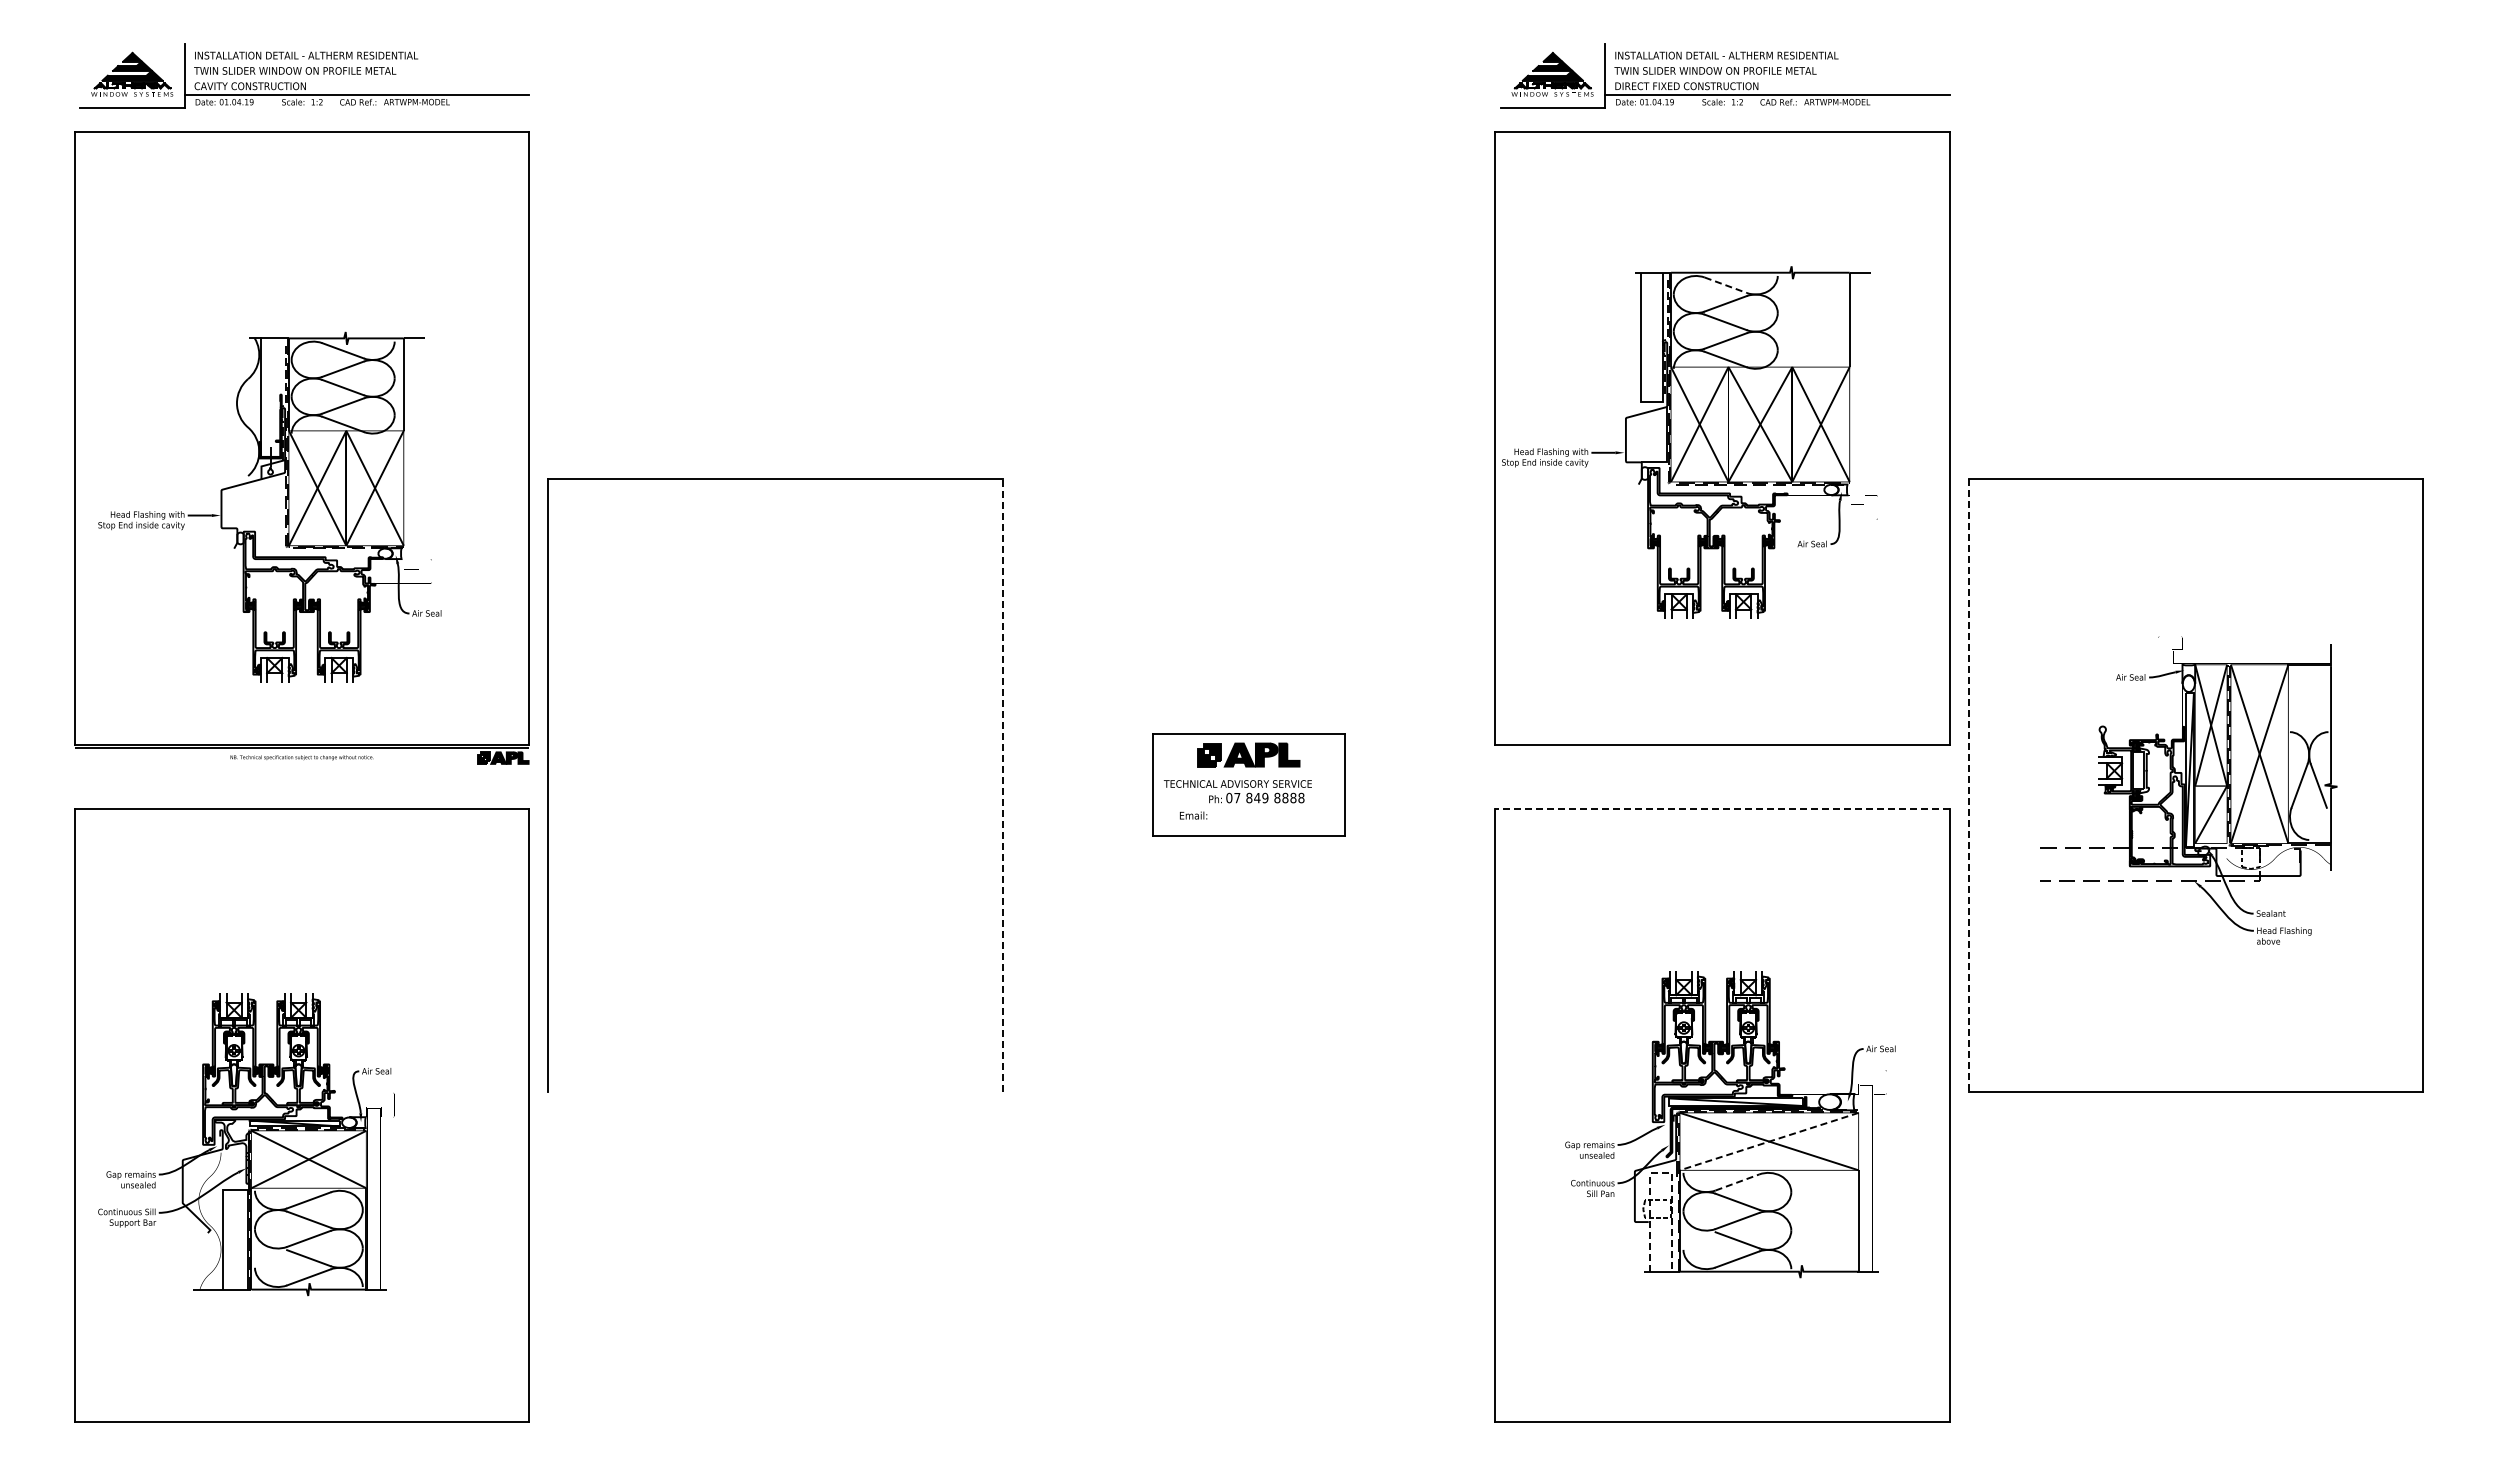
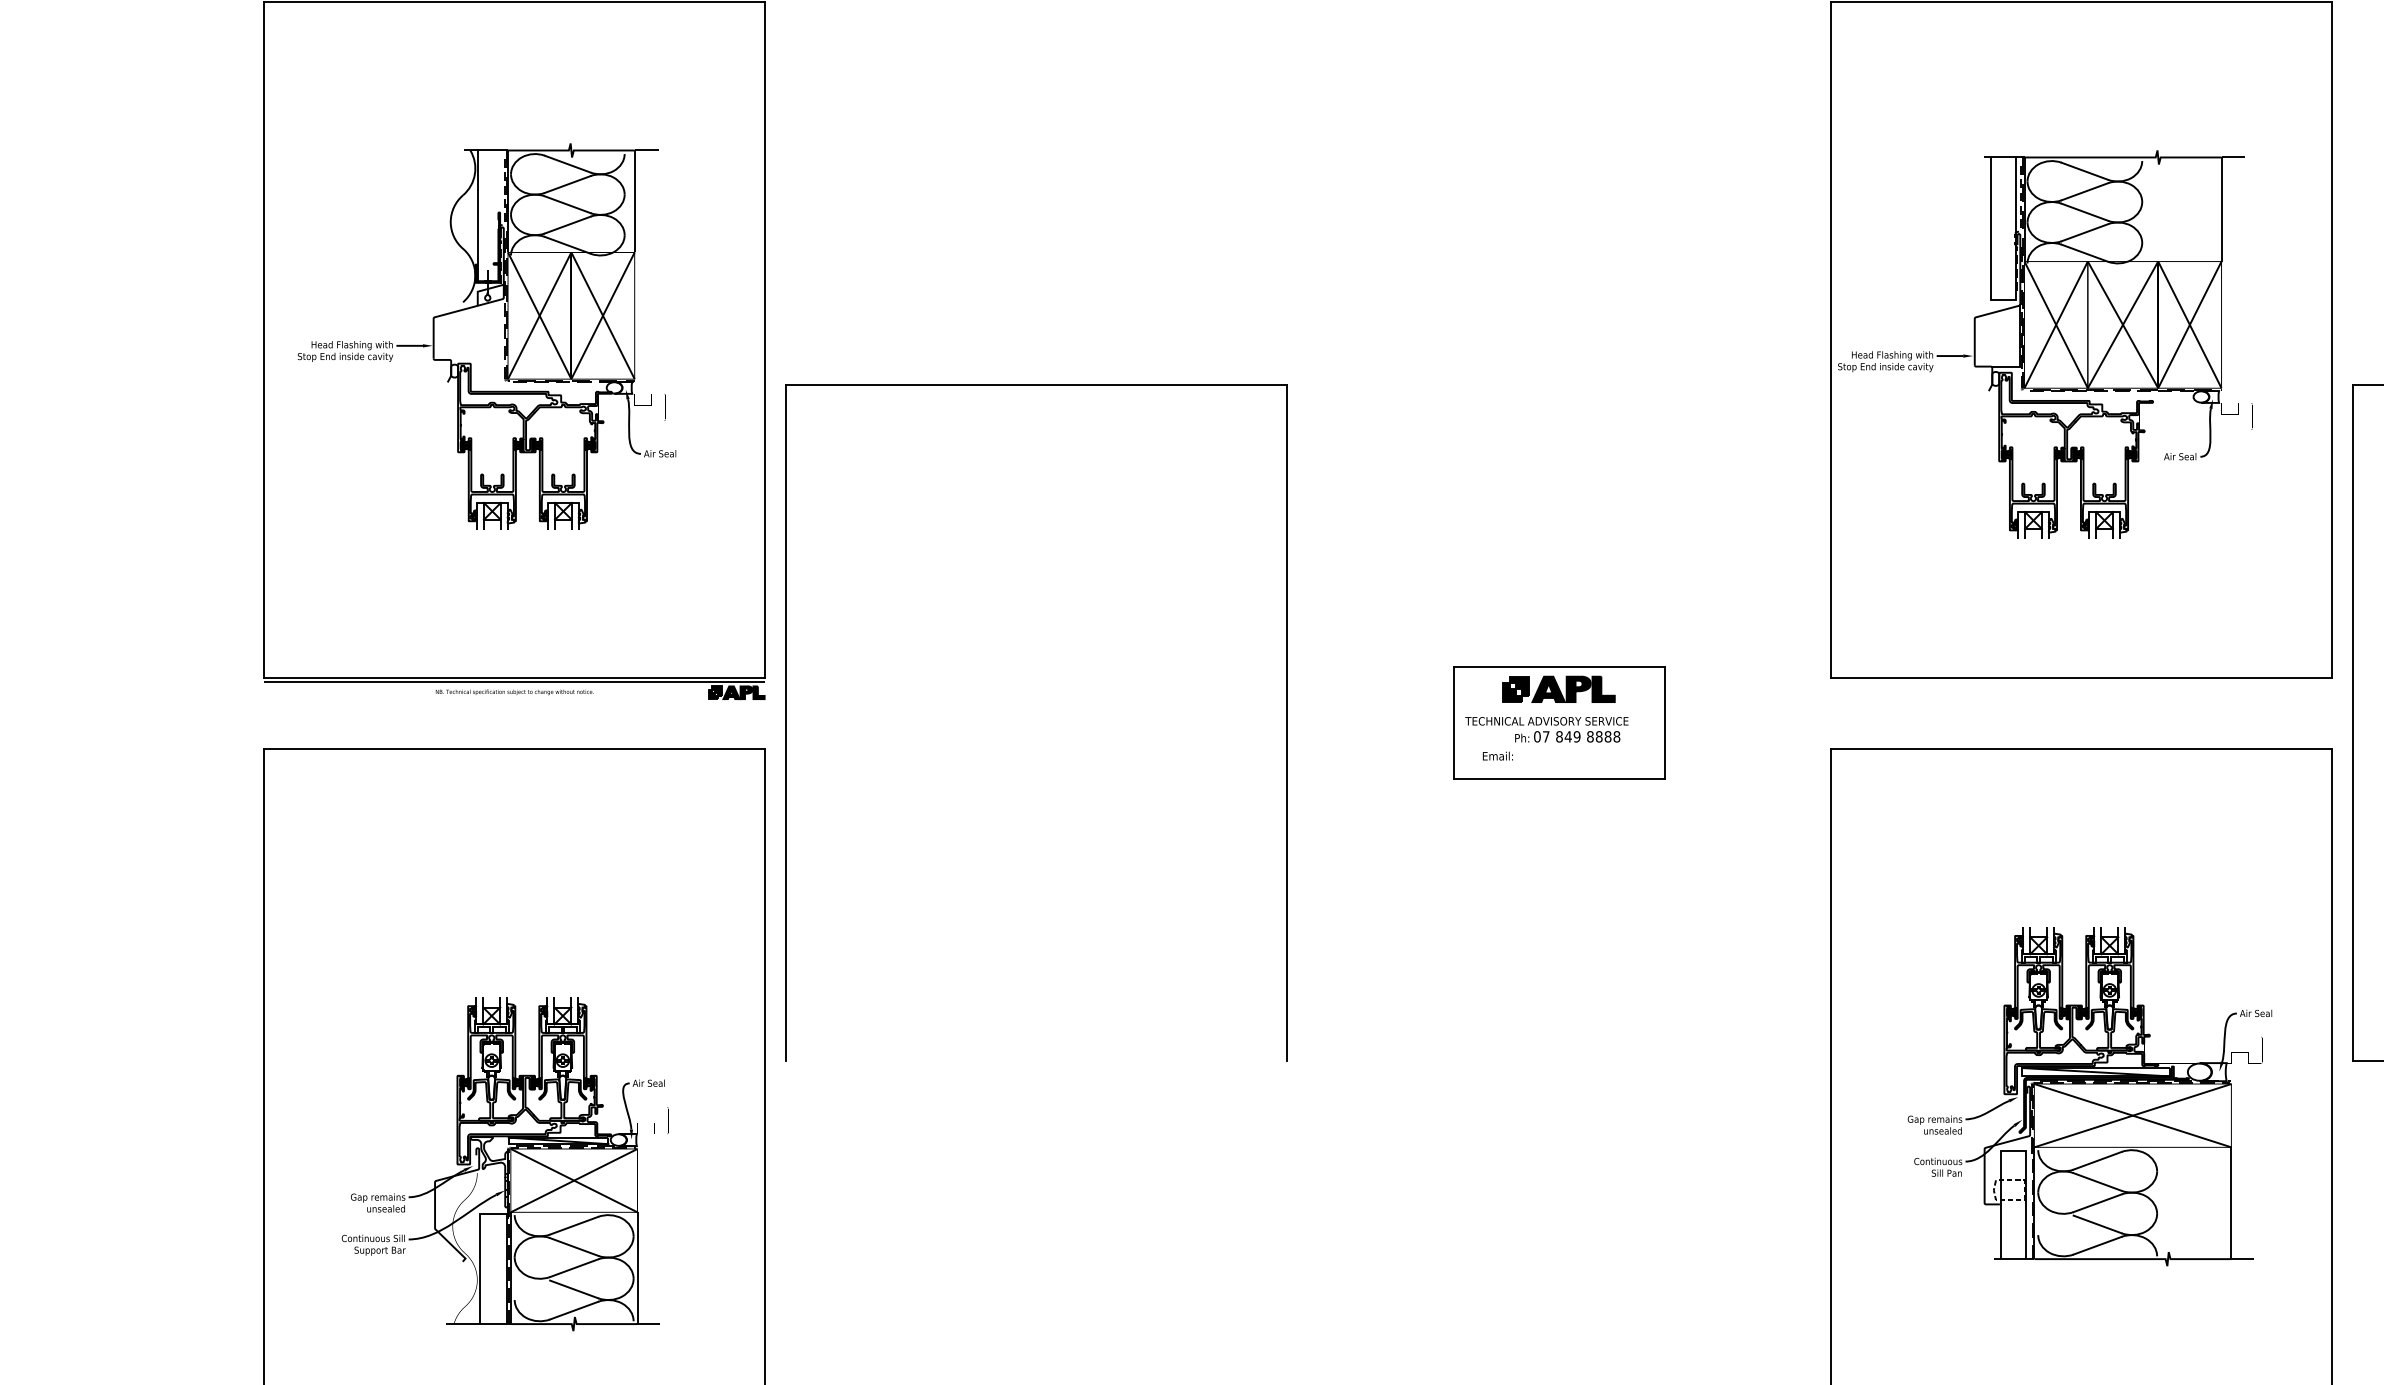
line: (1726, 285) -> (2085, 171), dashed -> solid
part: (269, 506) -> (486, 335), moved
line: (1002, 784) -> (1287, 721), dashed -> solid
line: (1968, 785) -> (2352, 722), dashed -> solid
line: (1721, 809) -> (2080, 749), dashed -> solid
line: (1769, 1141) -> (2133, 1115), dashed -> solid
part: (246, 1144) -> (505, 1164), moved
line: (1661, 1173) -> (2013, 1150), dashed -> solid
line: (1737, 1182) -> (2097, 1160), dashed -> solid

